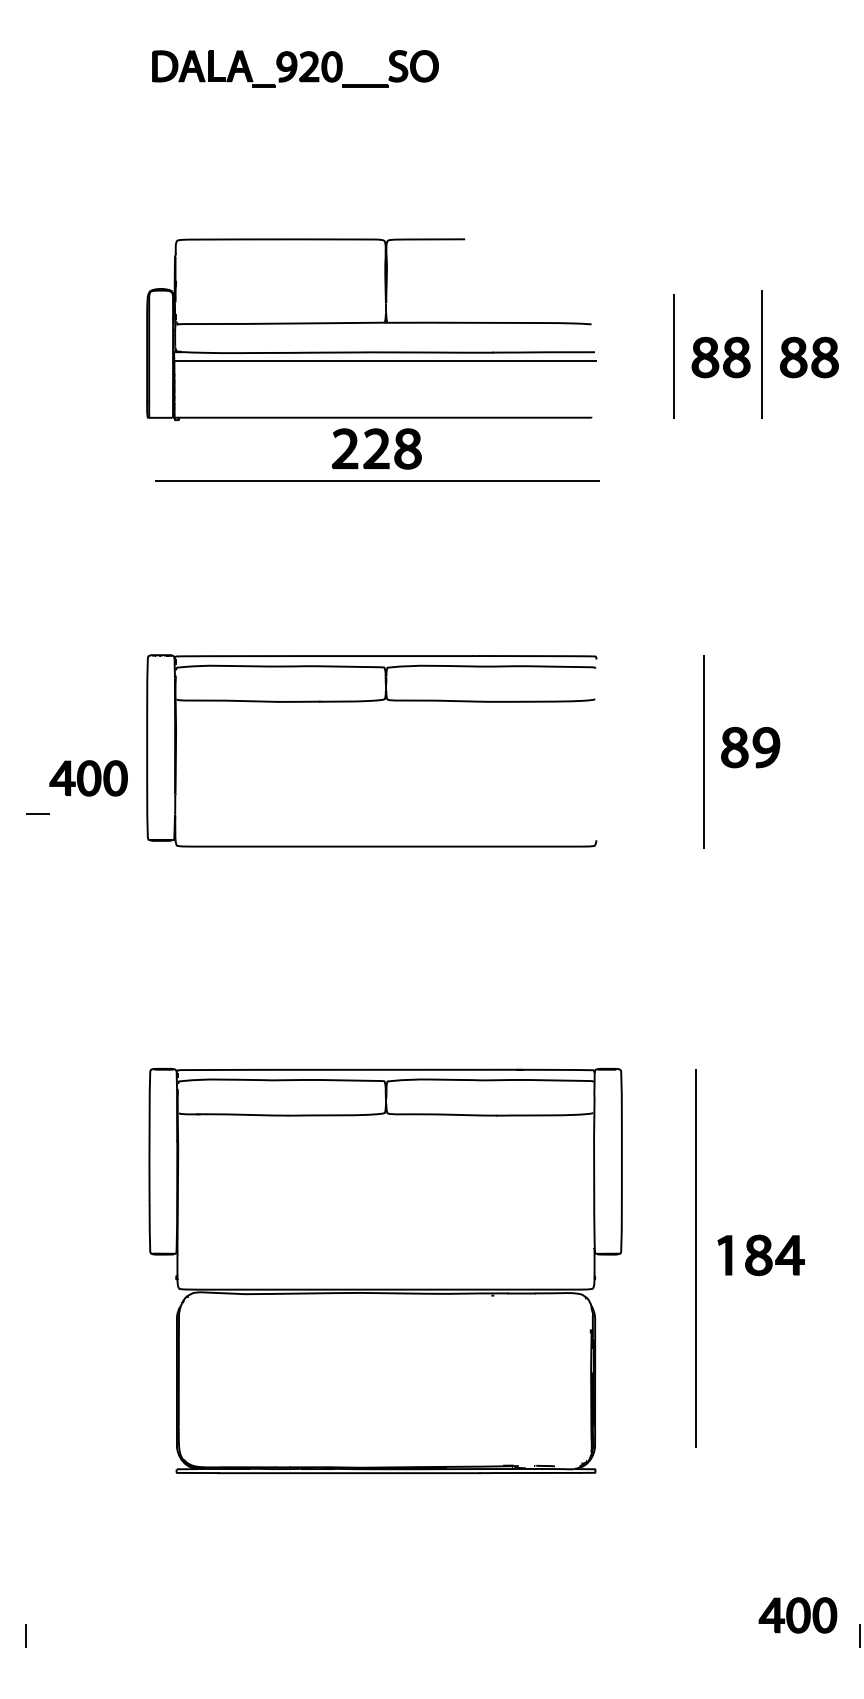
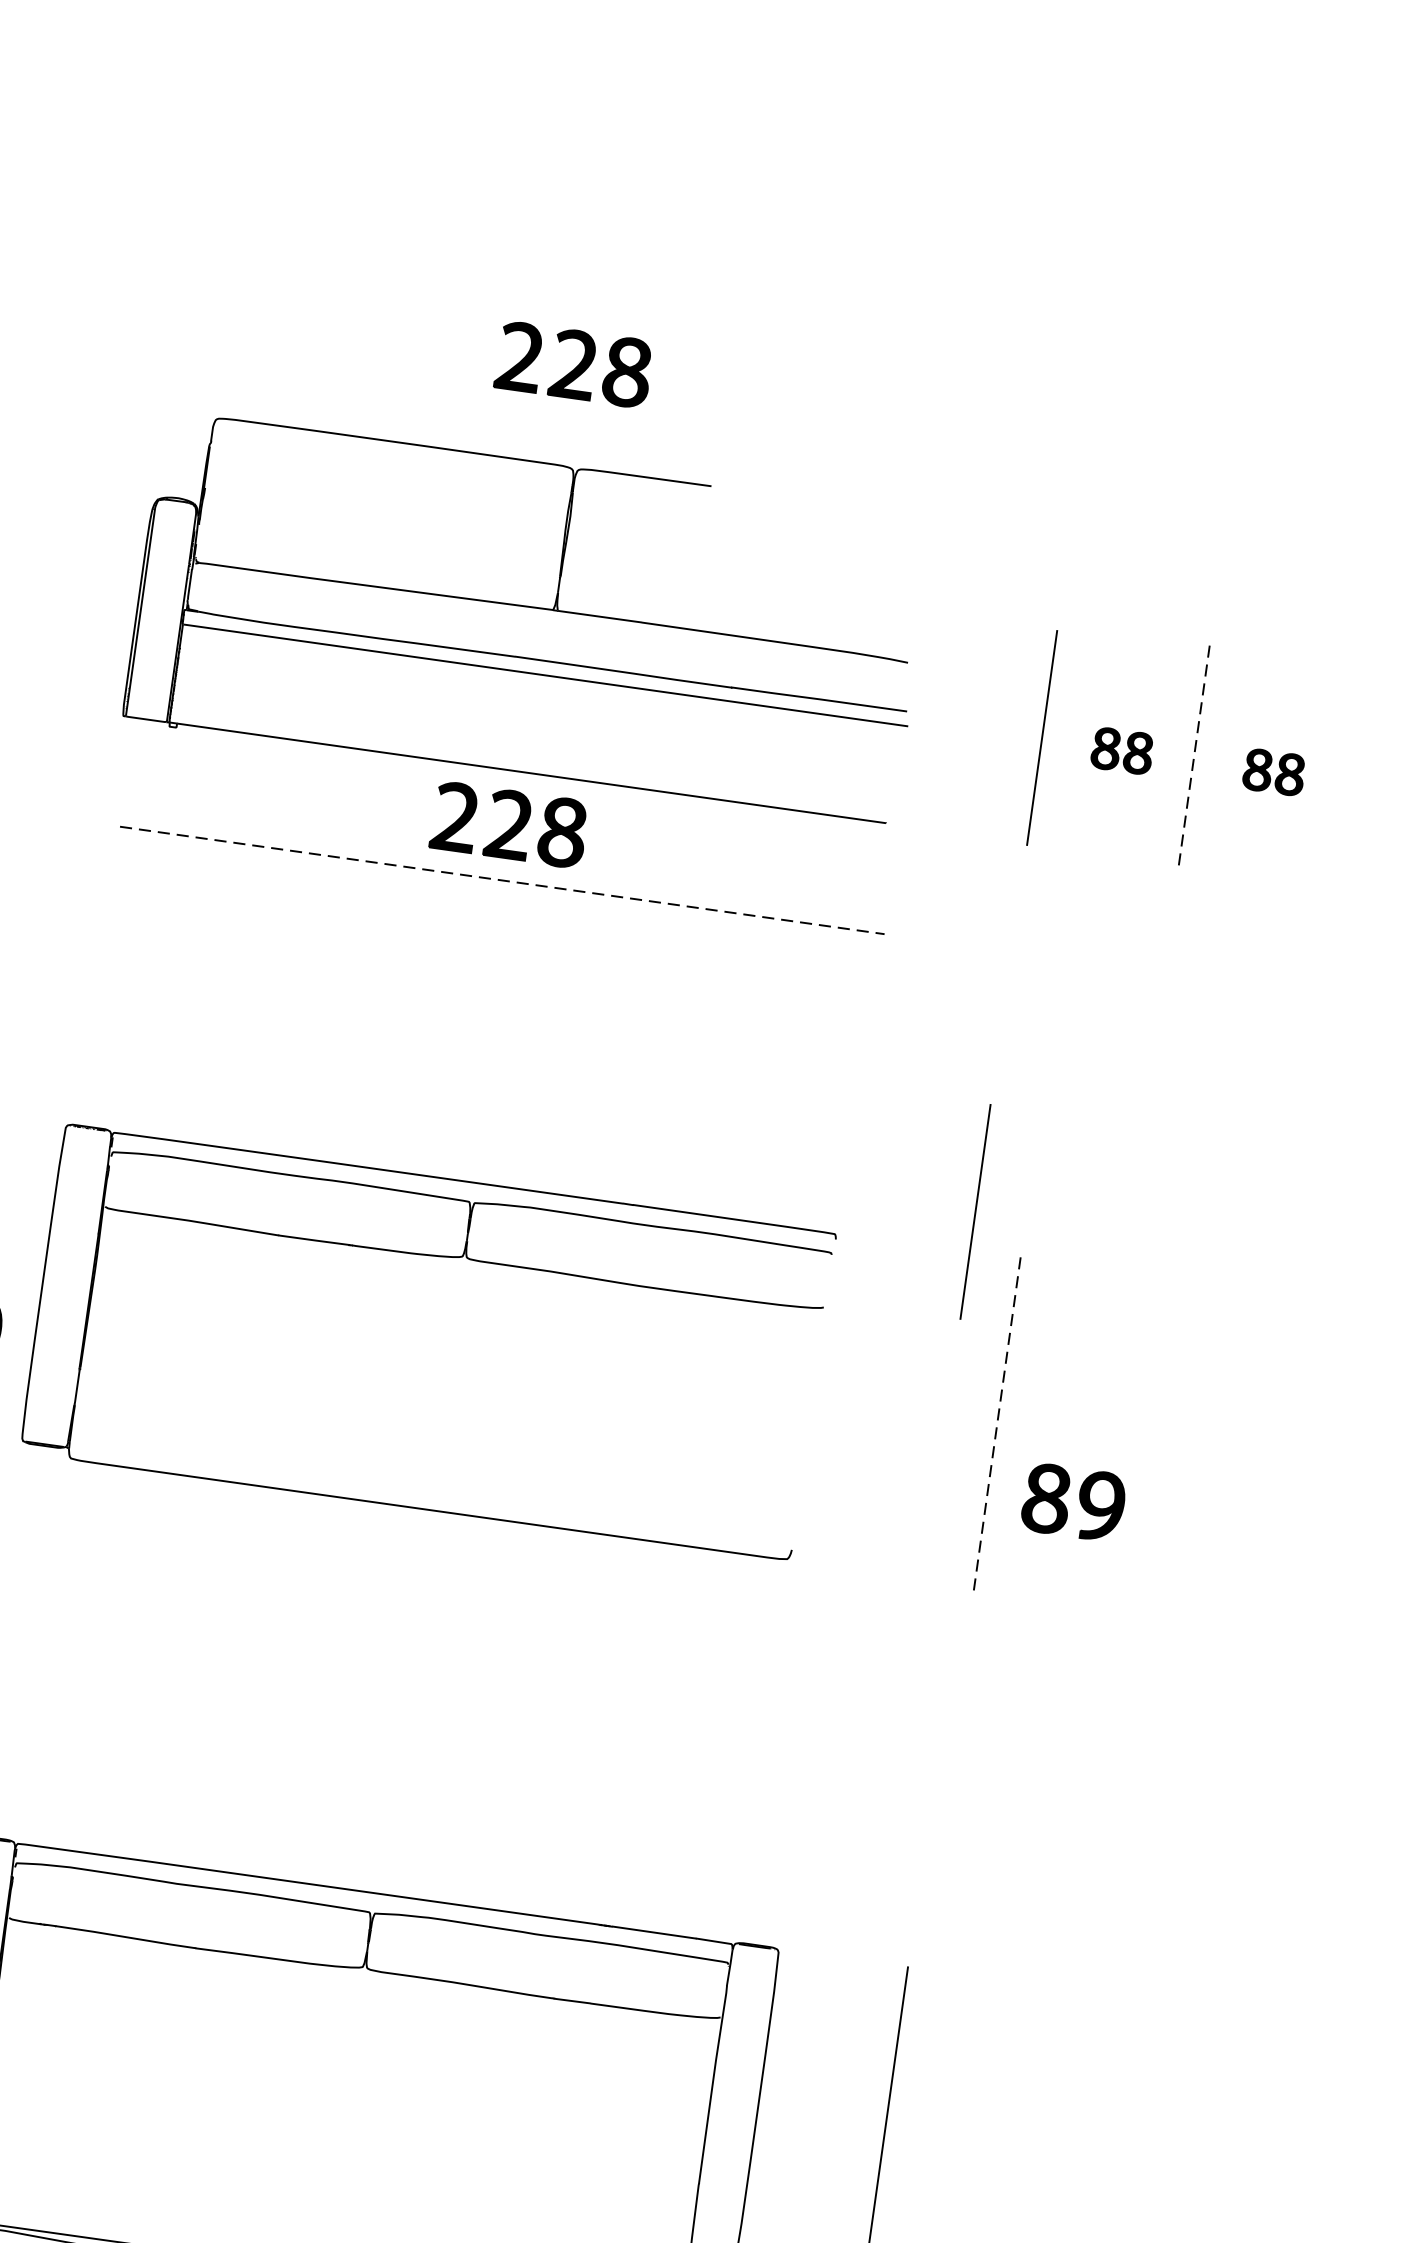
part: (295, 68) -> (461, 152), removed
part: (376, 180) -> (573, 363), added
line: (762, 354) -> (1194, 755), solid -> dashed
part: (720, 357) -> (1121, 750), size x0.6
part: (809, 357) -> (1274, 772), size x0.6
line: (377, 481) -> (502, 880), solid -> dashed
line: (673, 632) -> (974, 1211), added
part: (750, 747) -> (1073, 1502), moved
line: (703, 752) -> (996, 1424), solid -> dashed

